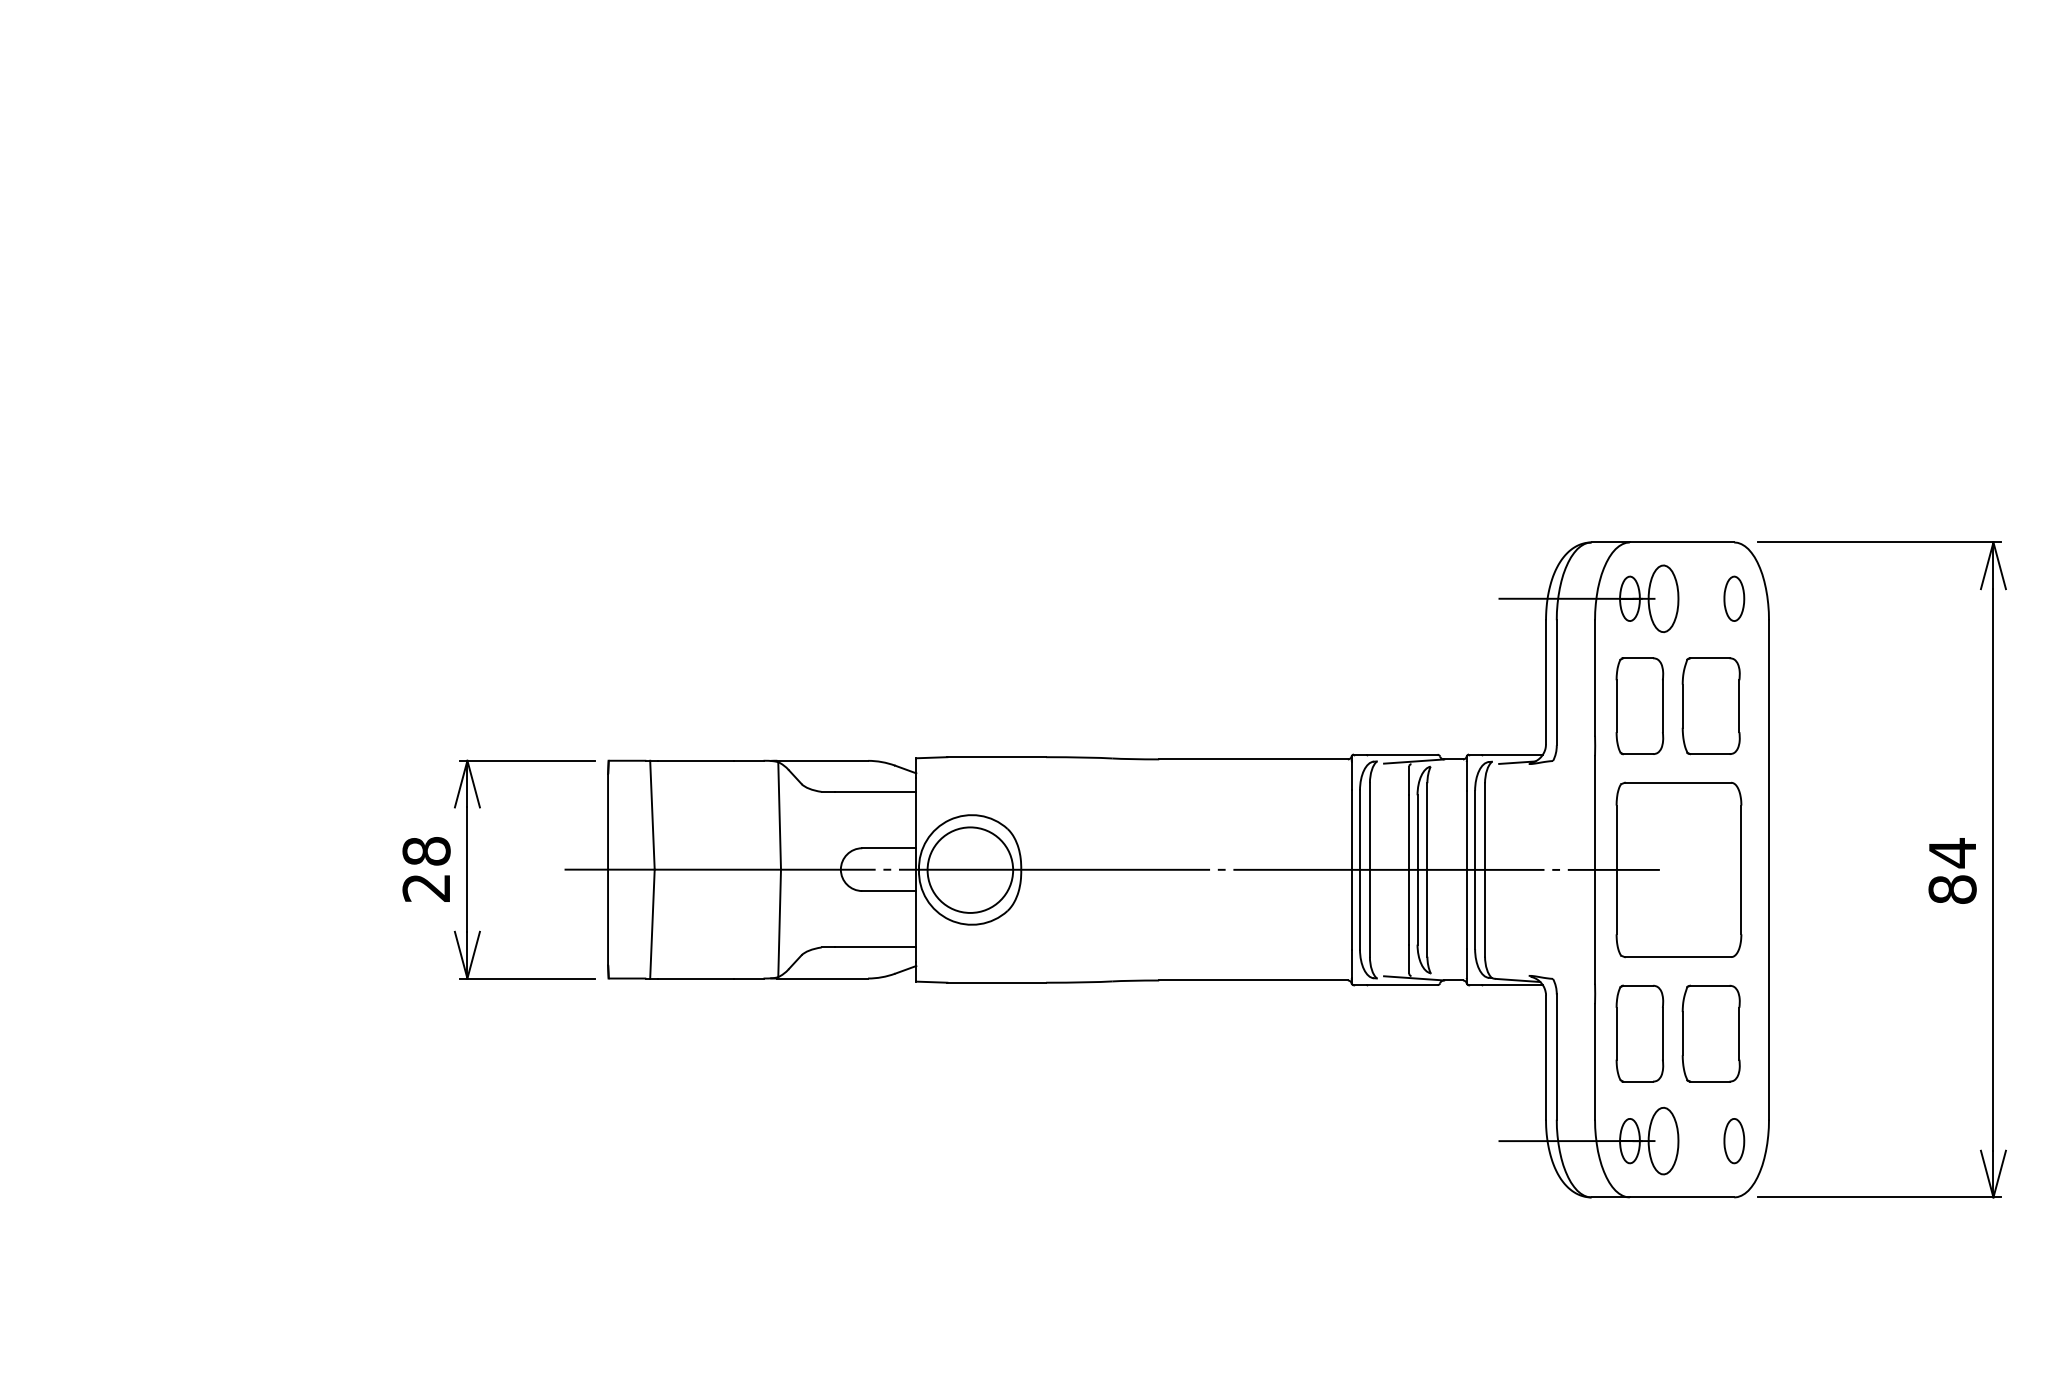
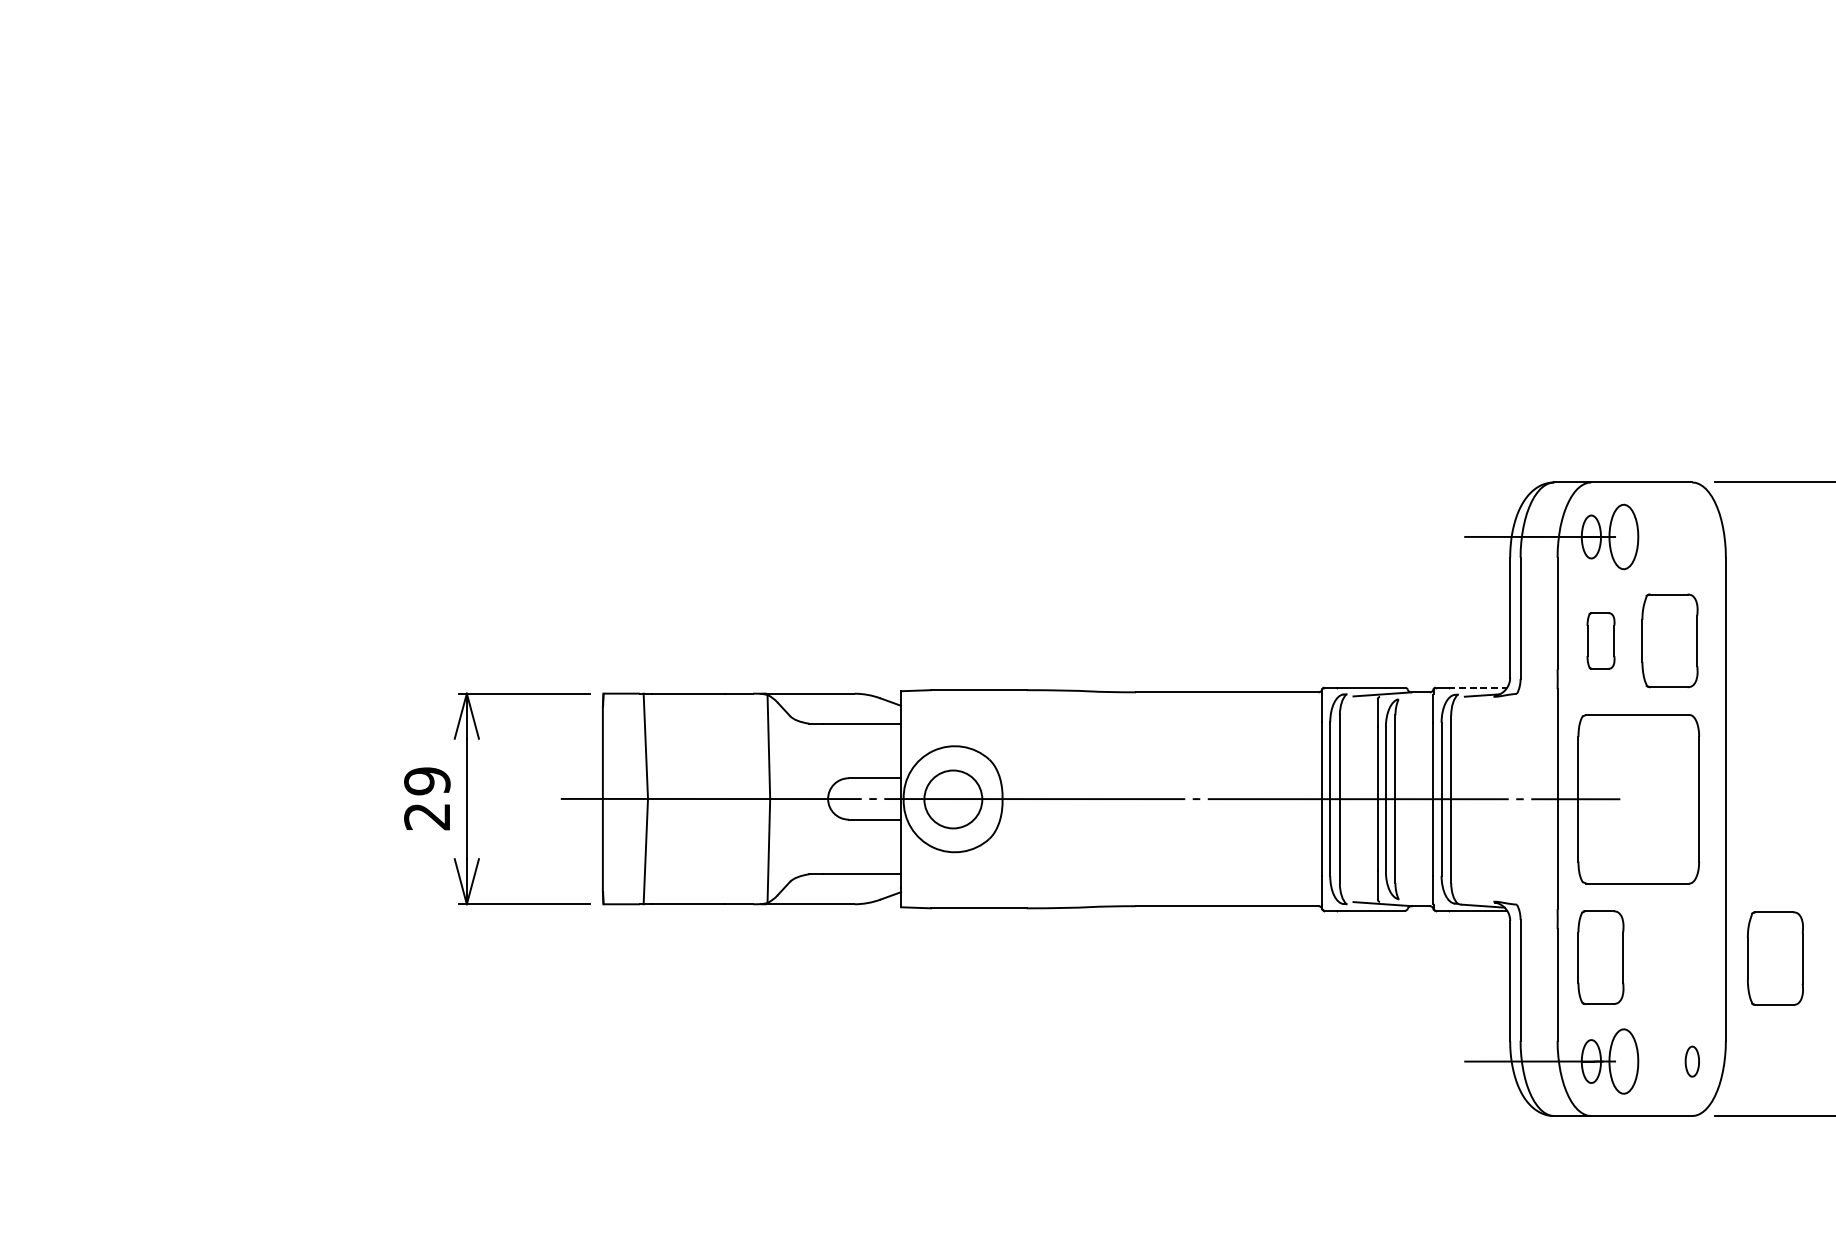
part: (1734, 598) -> (1692, 536), removed
part: (1639, 706) -> (1600, 641), size x0.6
line: (1513, 754) -> (1478, 687), solid -> dashed
text: (426, 851) -> (427, 781), 28 -> 29
circle: (970, 869) -> (953, 798), size x0.7
part: (1710, 1033) -> (1774, 958), moved
part: (1734, 1141) -> (1692, 1061), size x0.7

